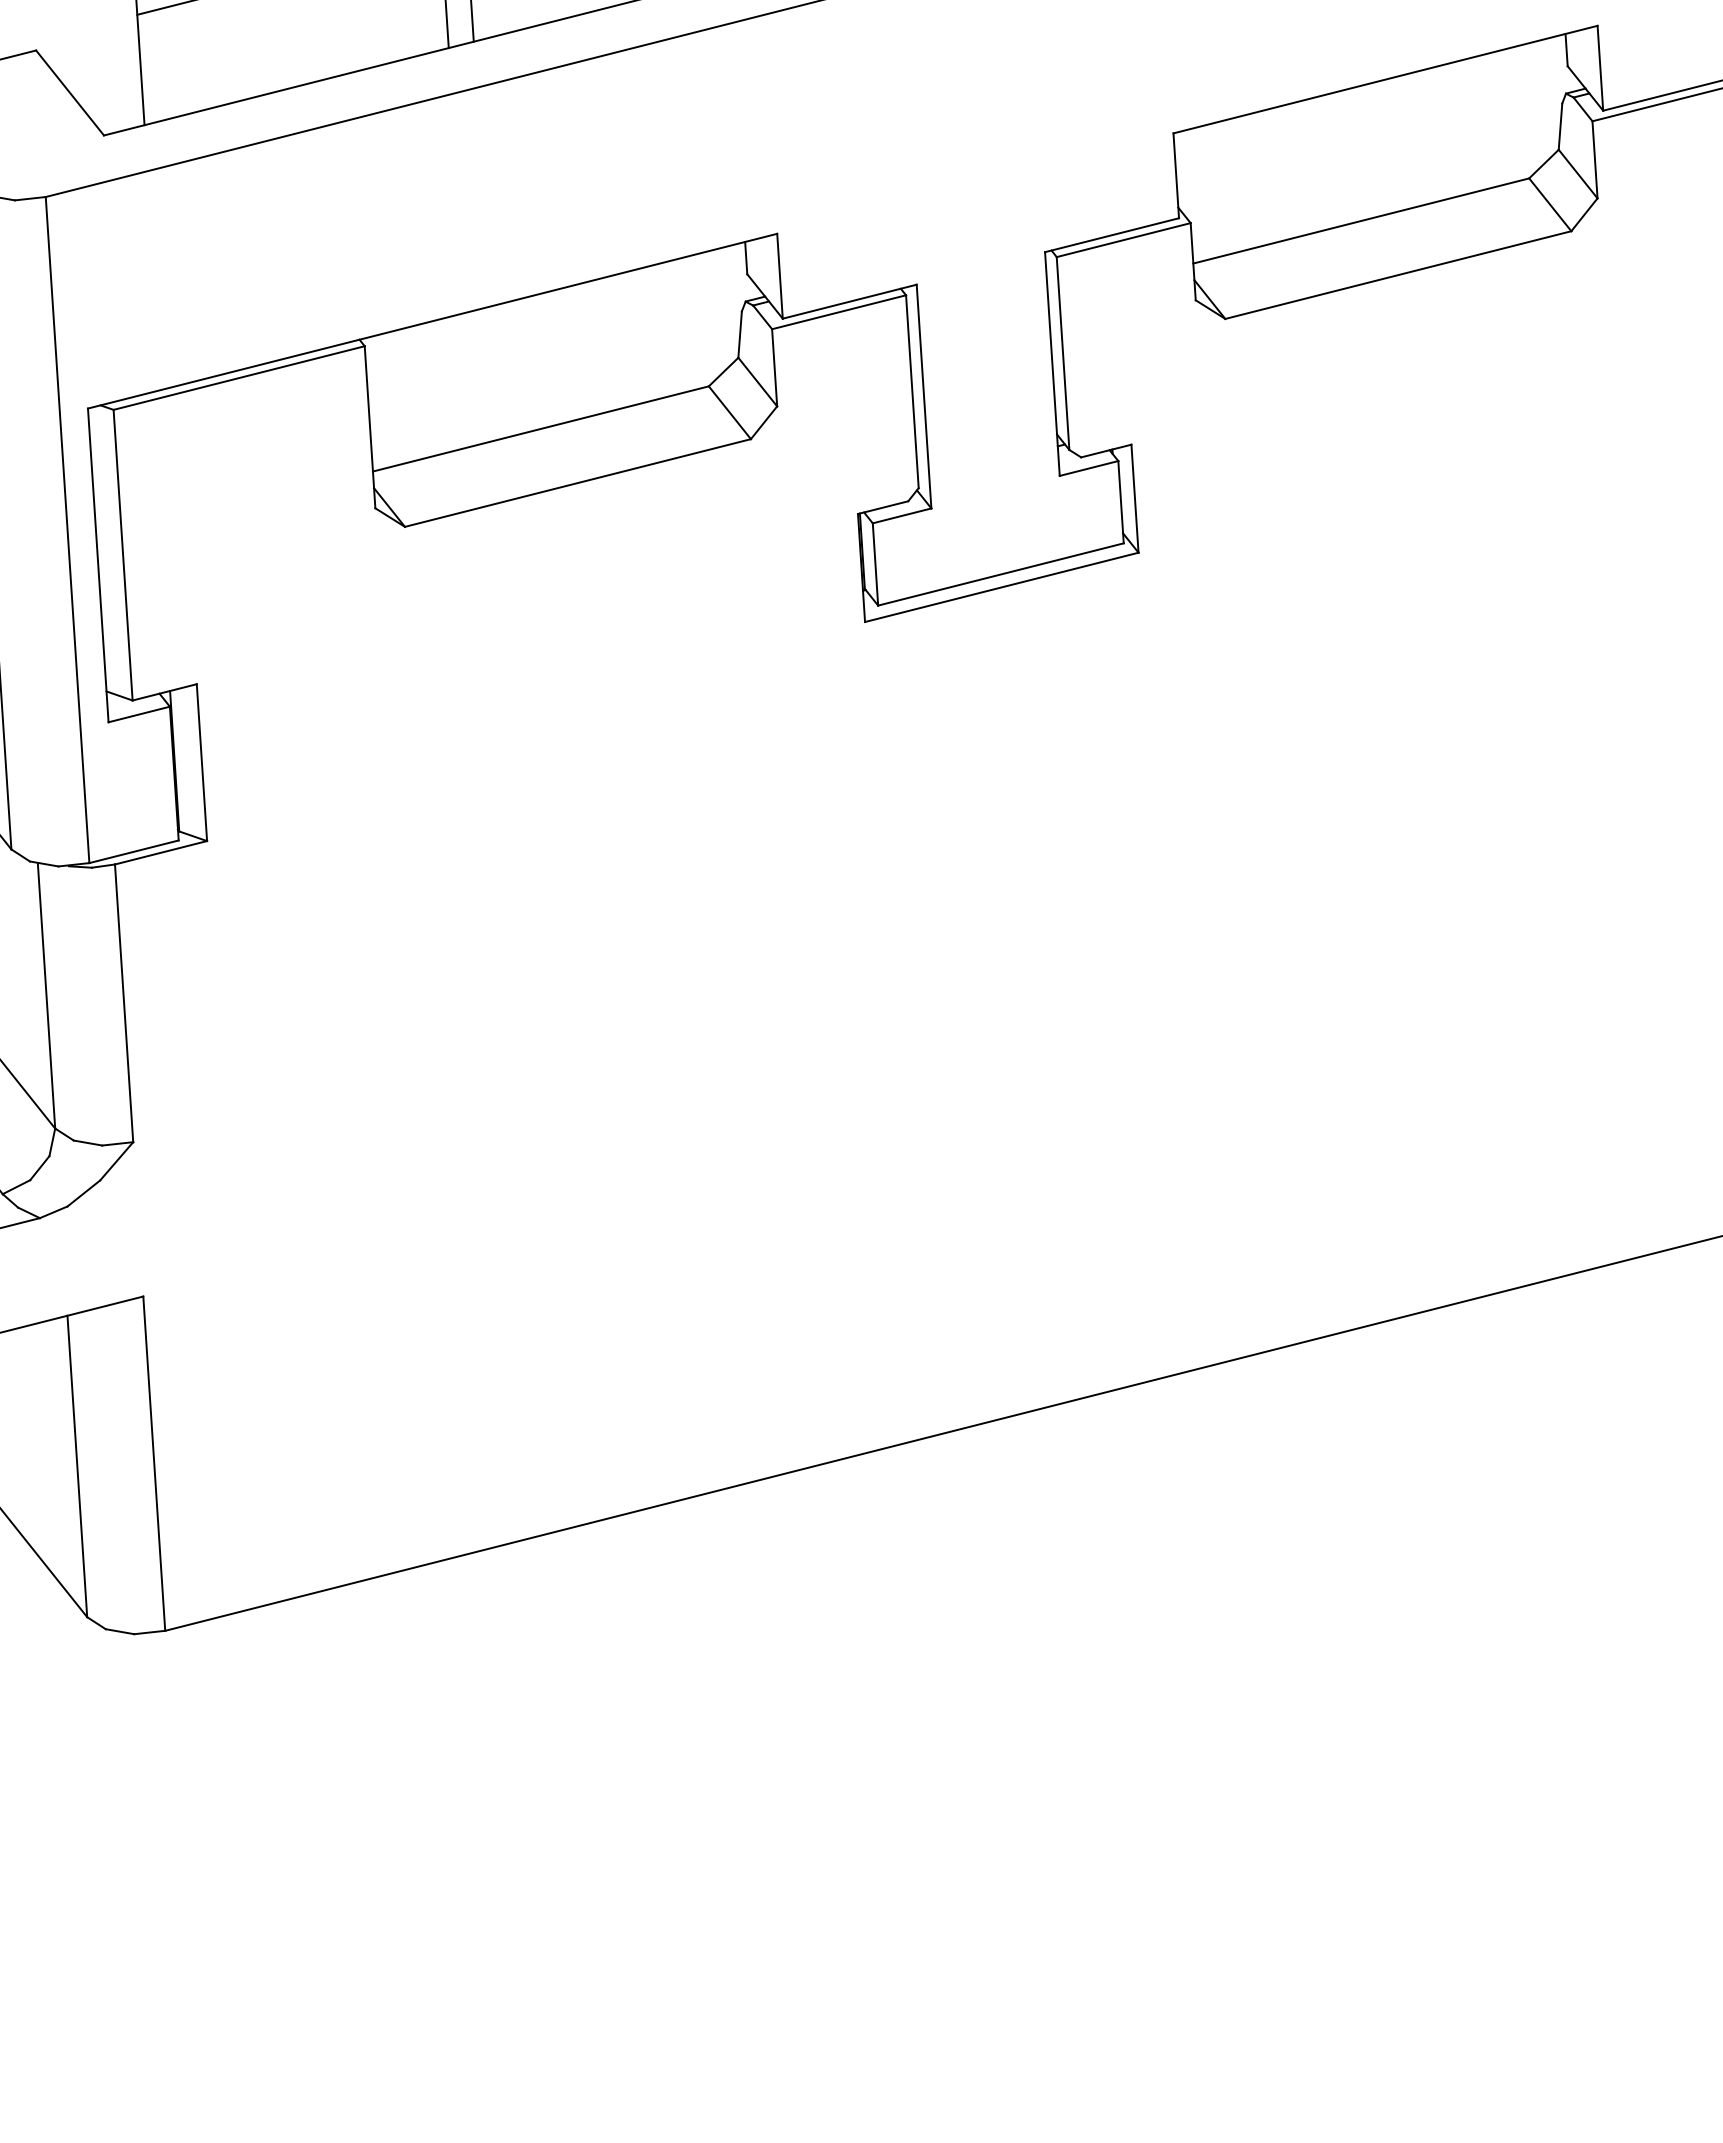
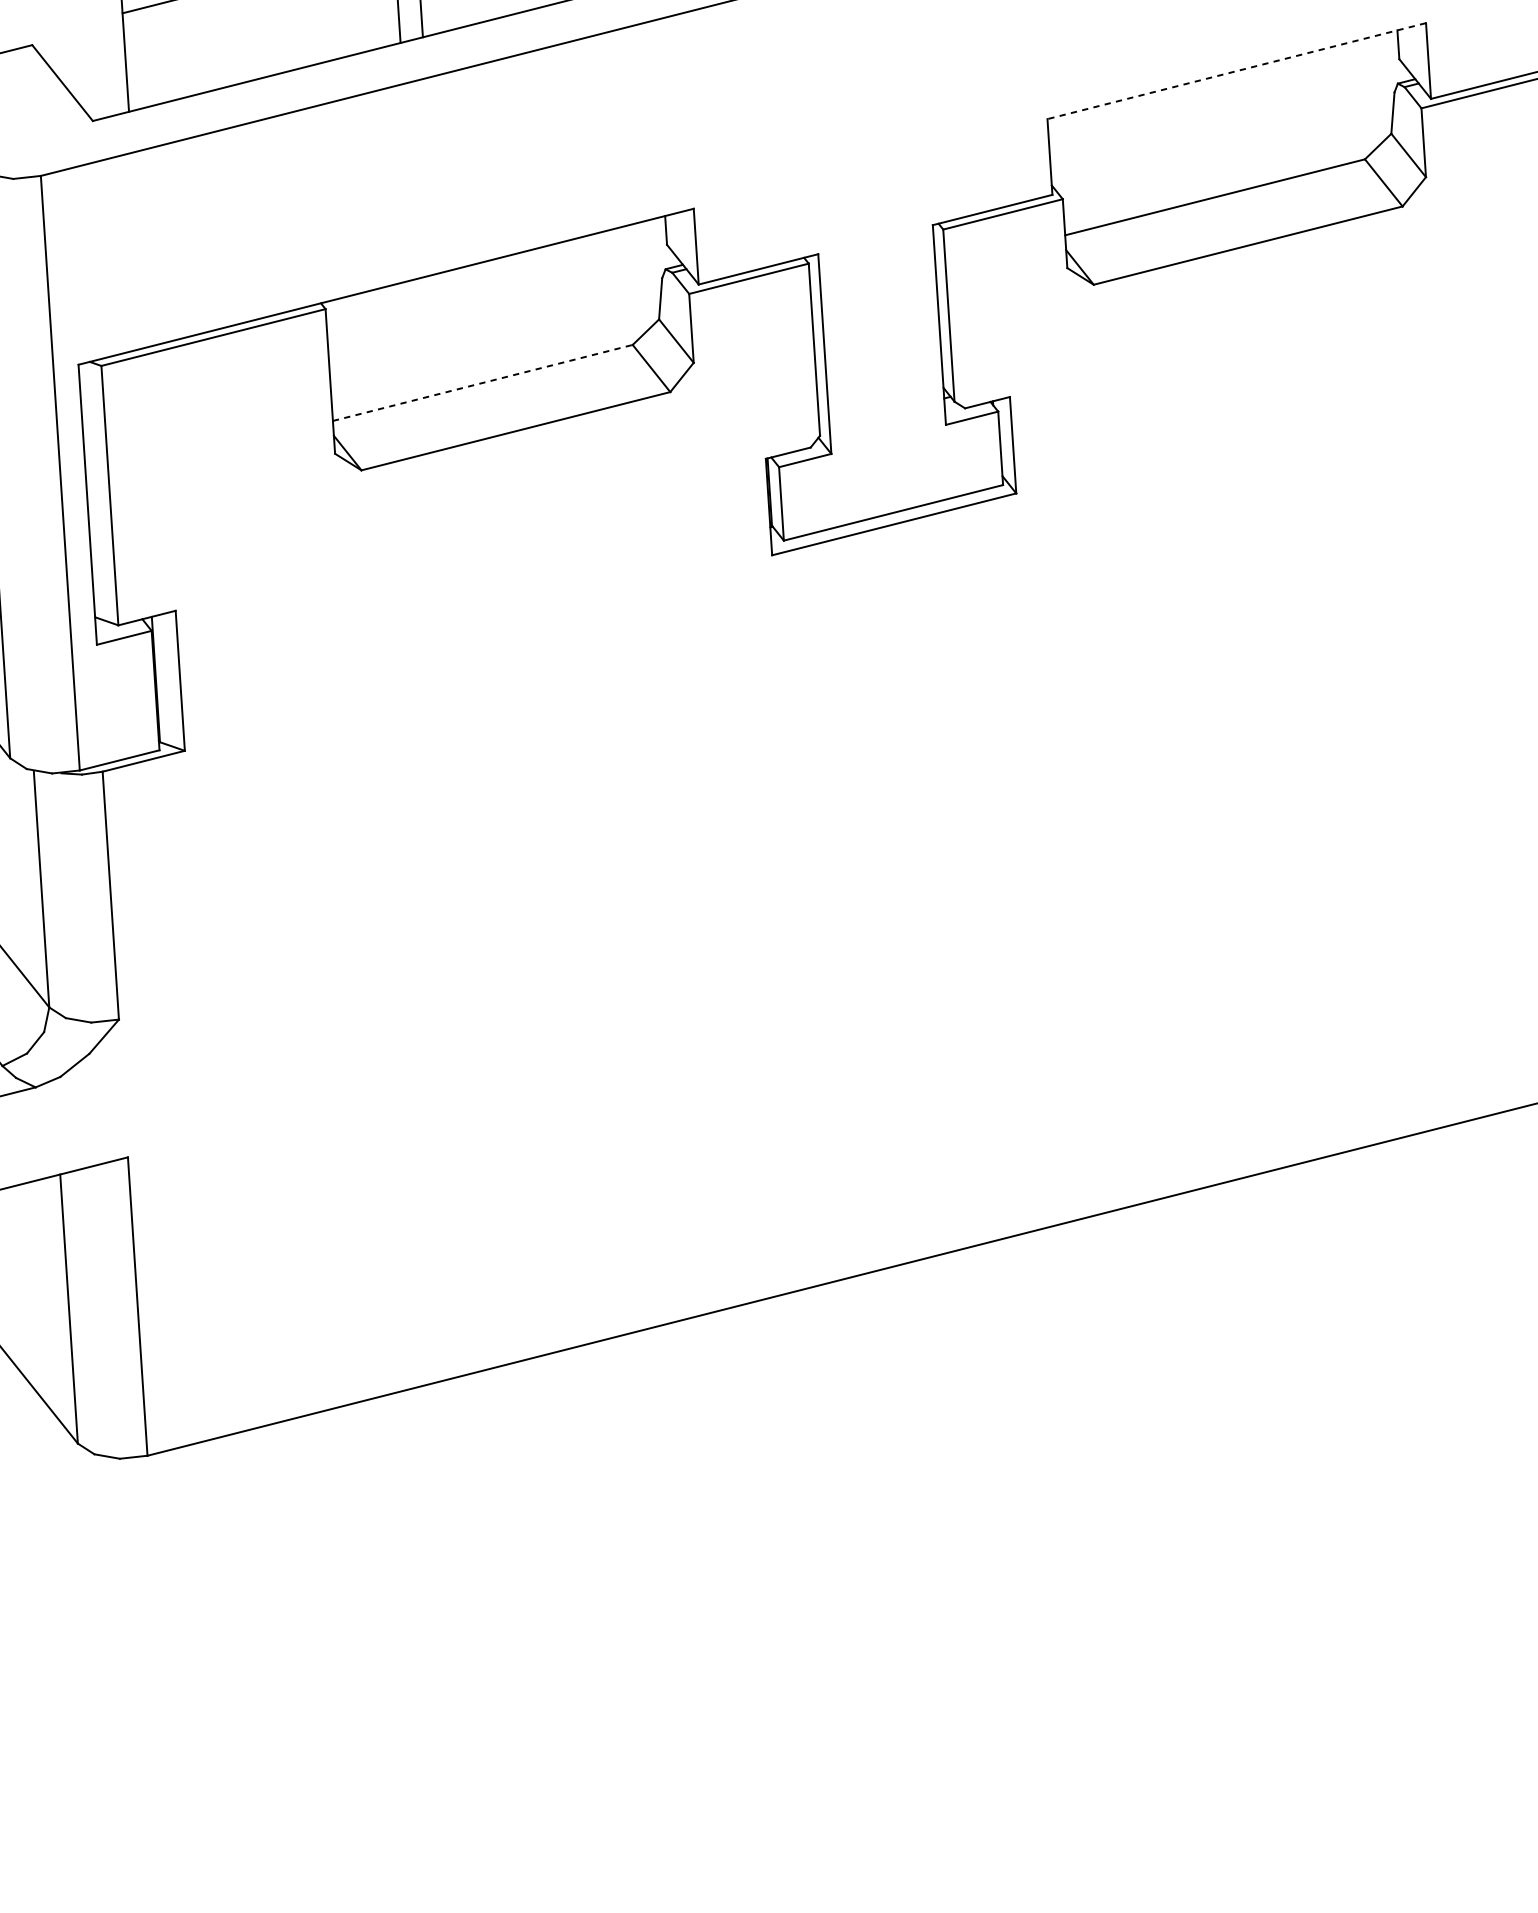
line: (1385, 79) -> (1236, 71), solid -> dashed
line: (541, 428) -> (483, 382), solid -> dashed

